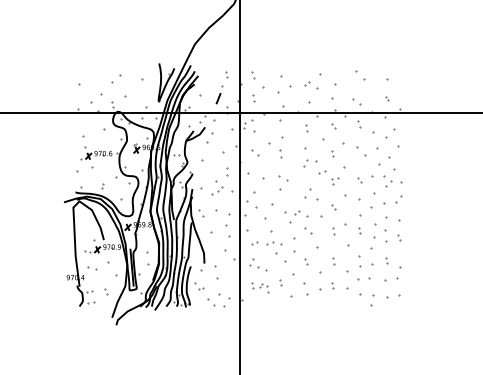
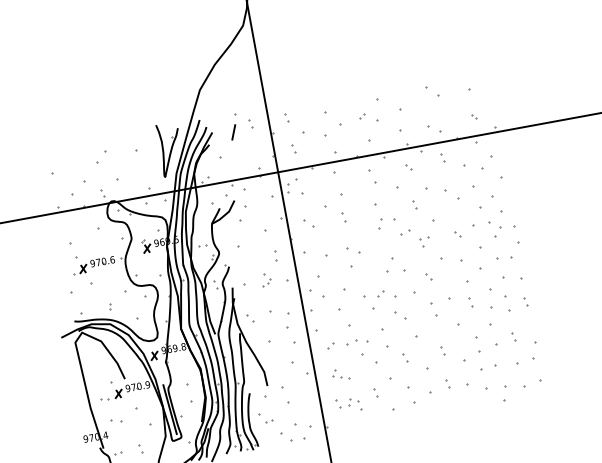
part: (219, 94) -> (233, 126), moved
part: (306, 128) -> (372, 176), size x1.6
part: (217, 187) -> (266, 279), size x0.6
part: (398, 199) -> (515, 250), size x1.6
part: (333, 231) -> (434, 310), size x1.6
part: (258, 264) -> (341, 373), size x0.7

